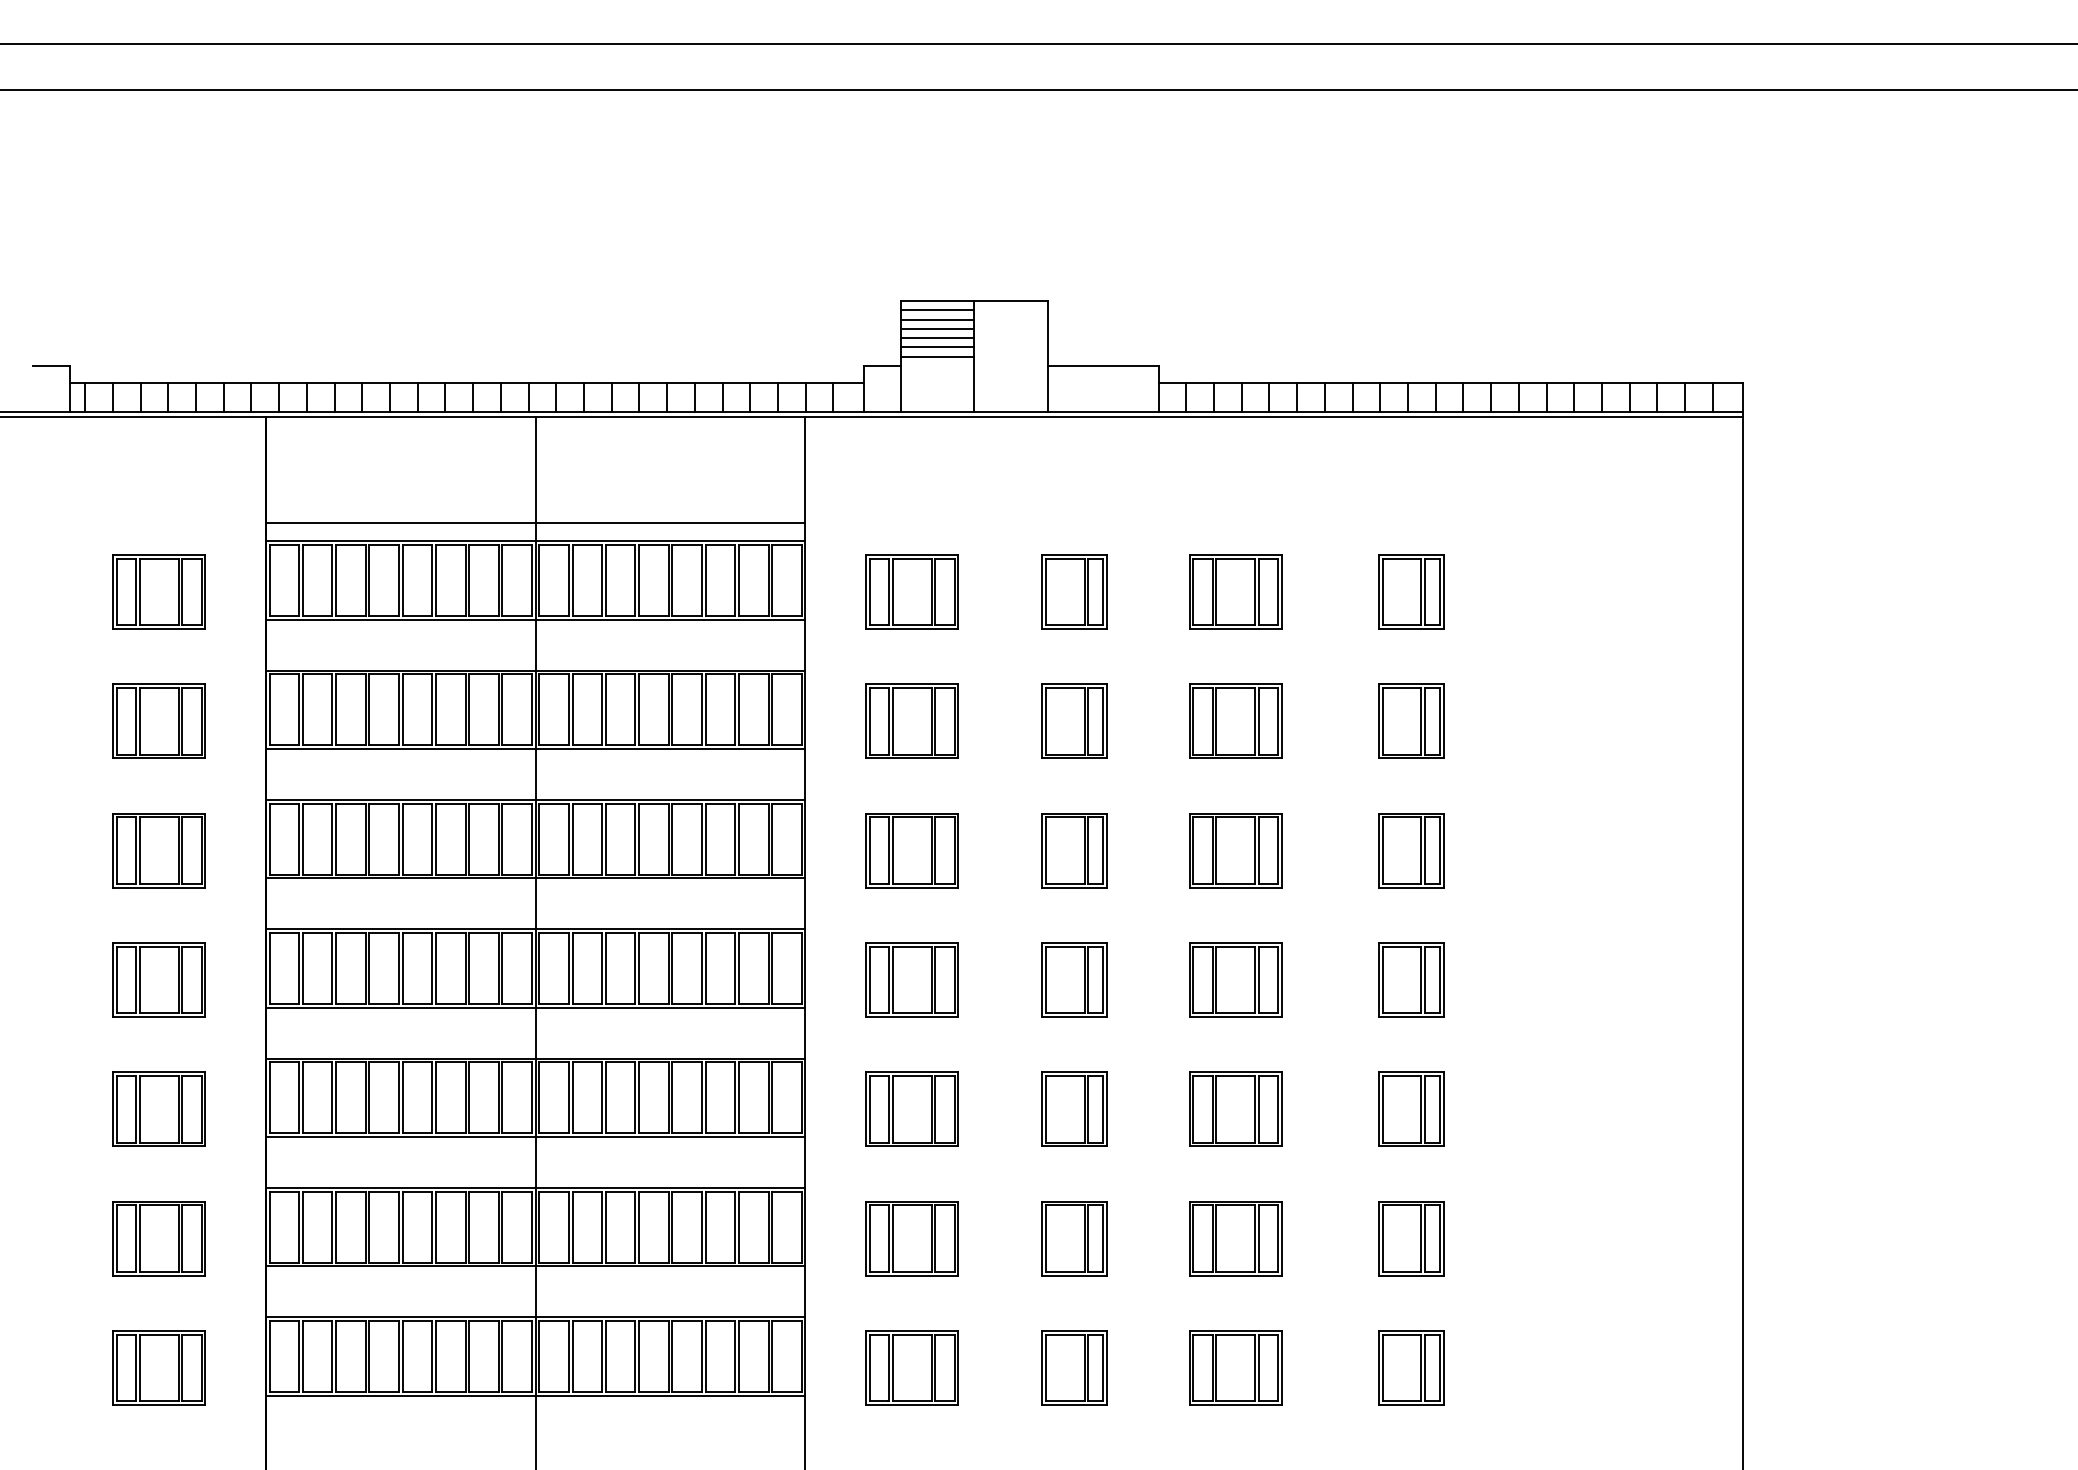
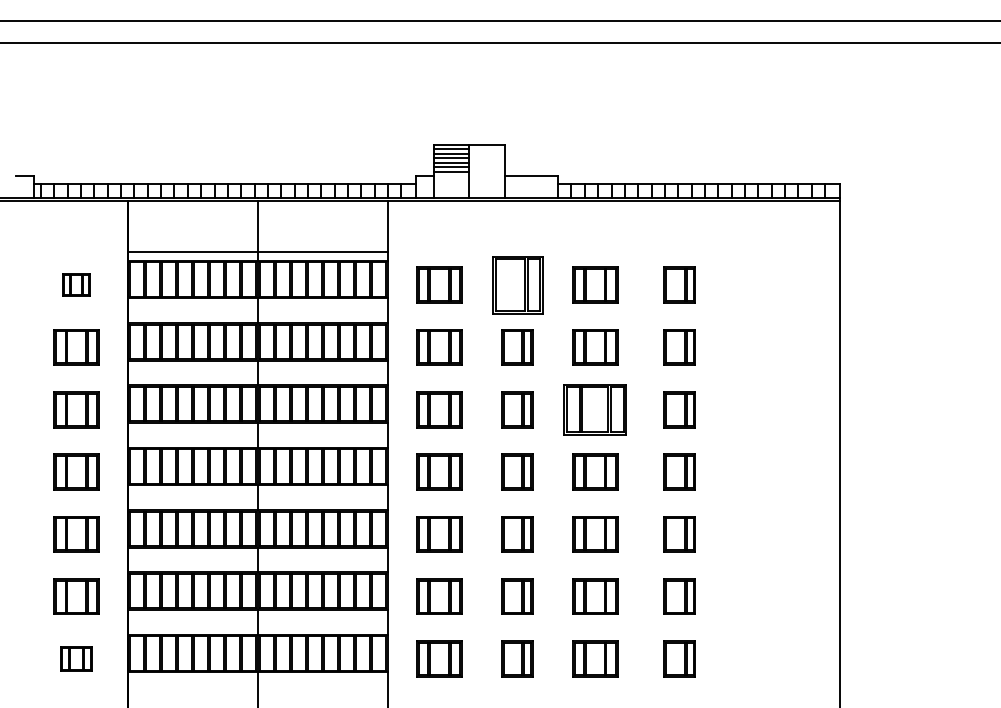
part: (158, 590) -> (76, 284), size x0.6
part: (1074, 590) -> (517, 284), size x1.6
part: (1236, 850) -> (595, 409), size x1.4
part: (158, 1367) -> (76, 658), size x0.7

